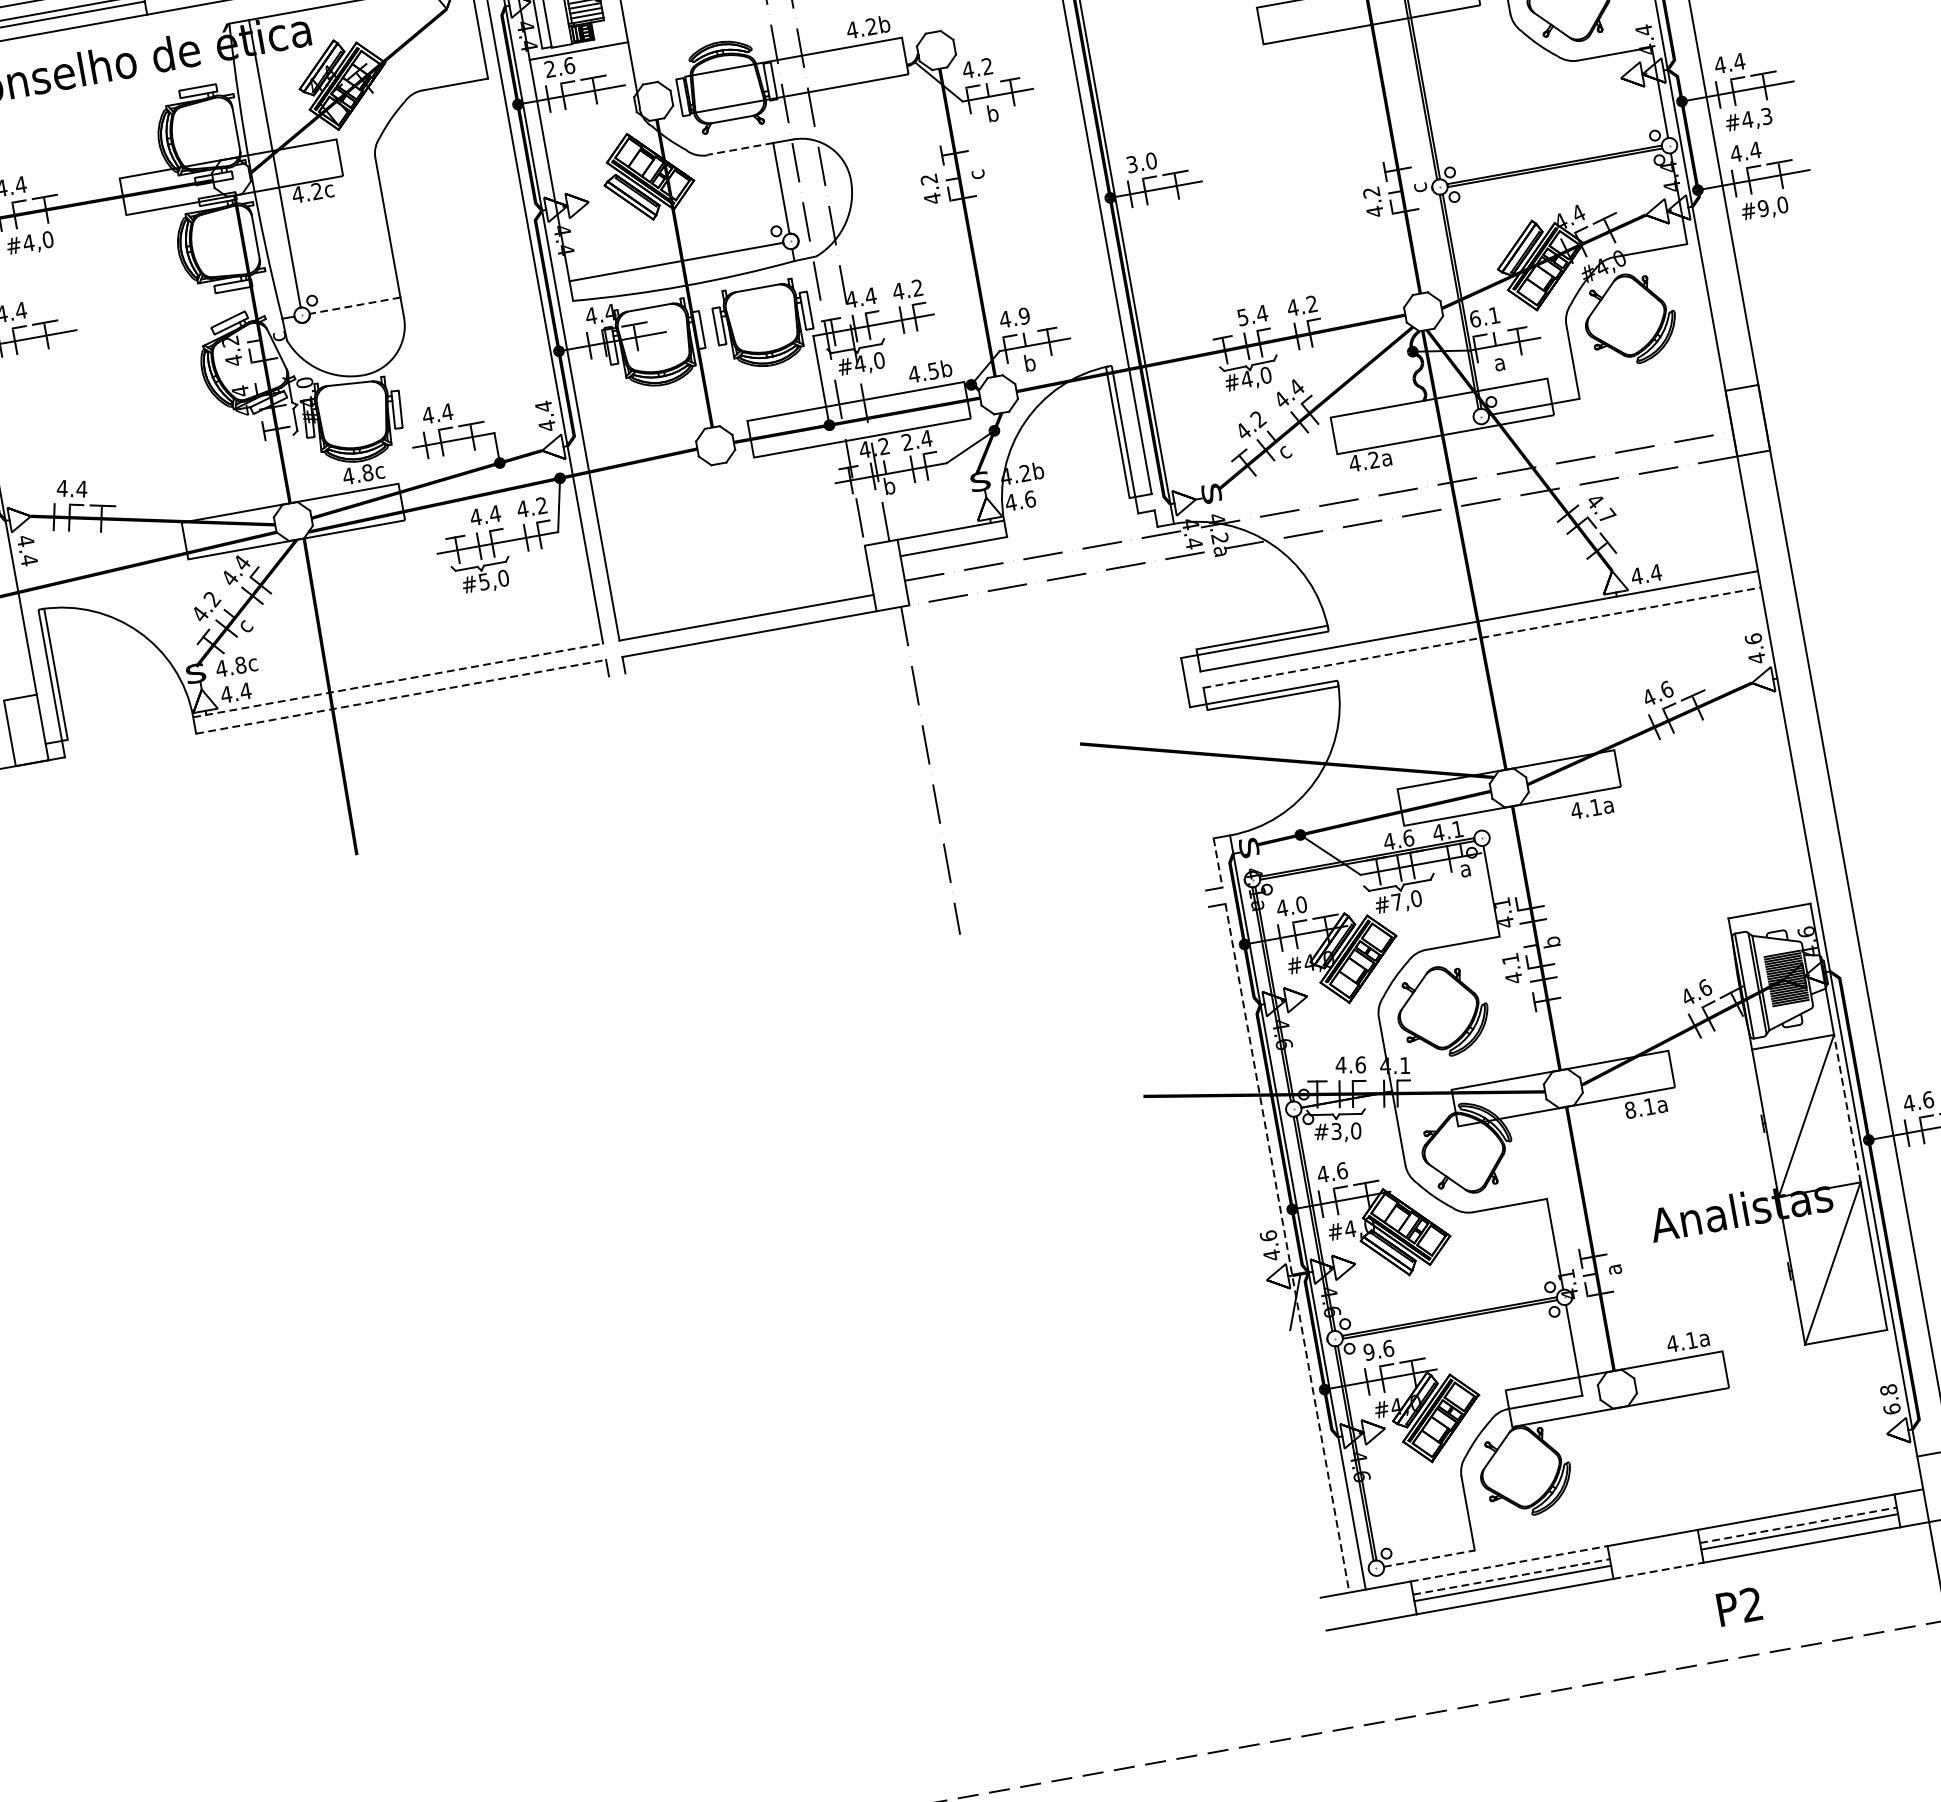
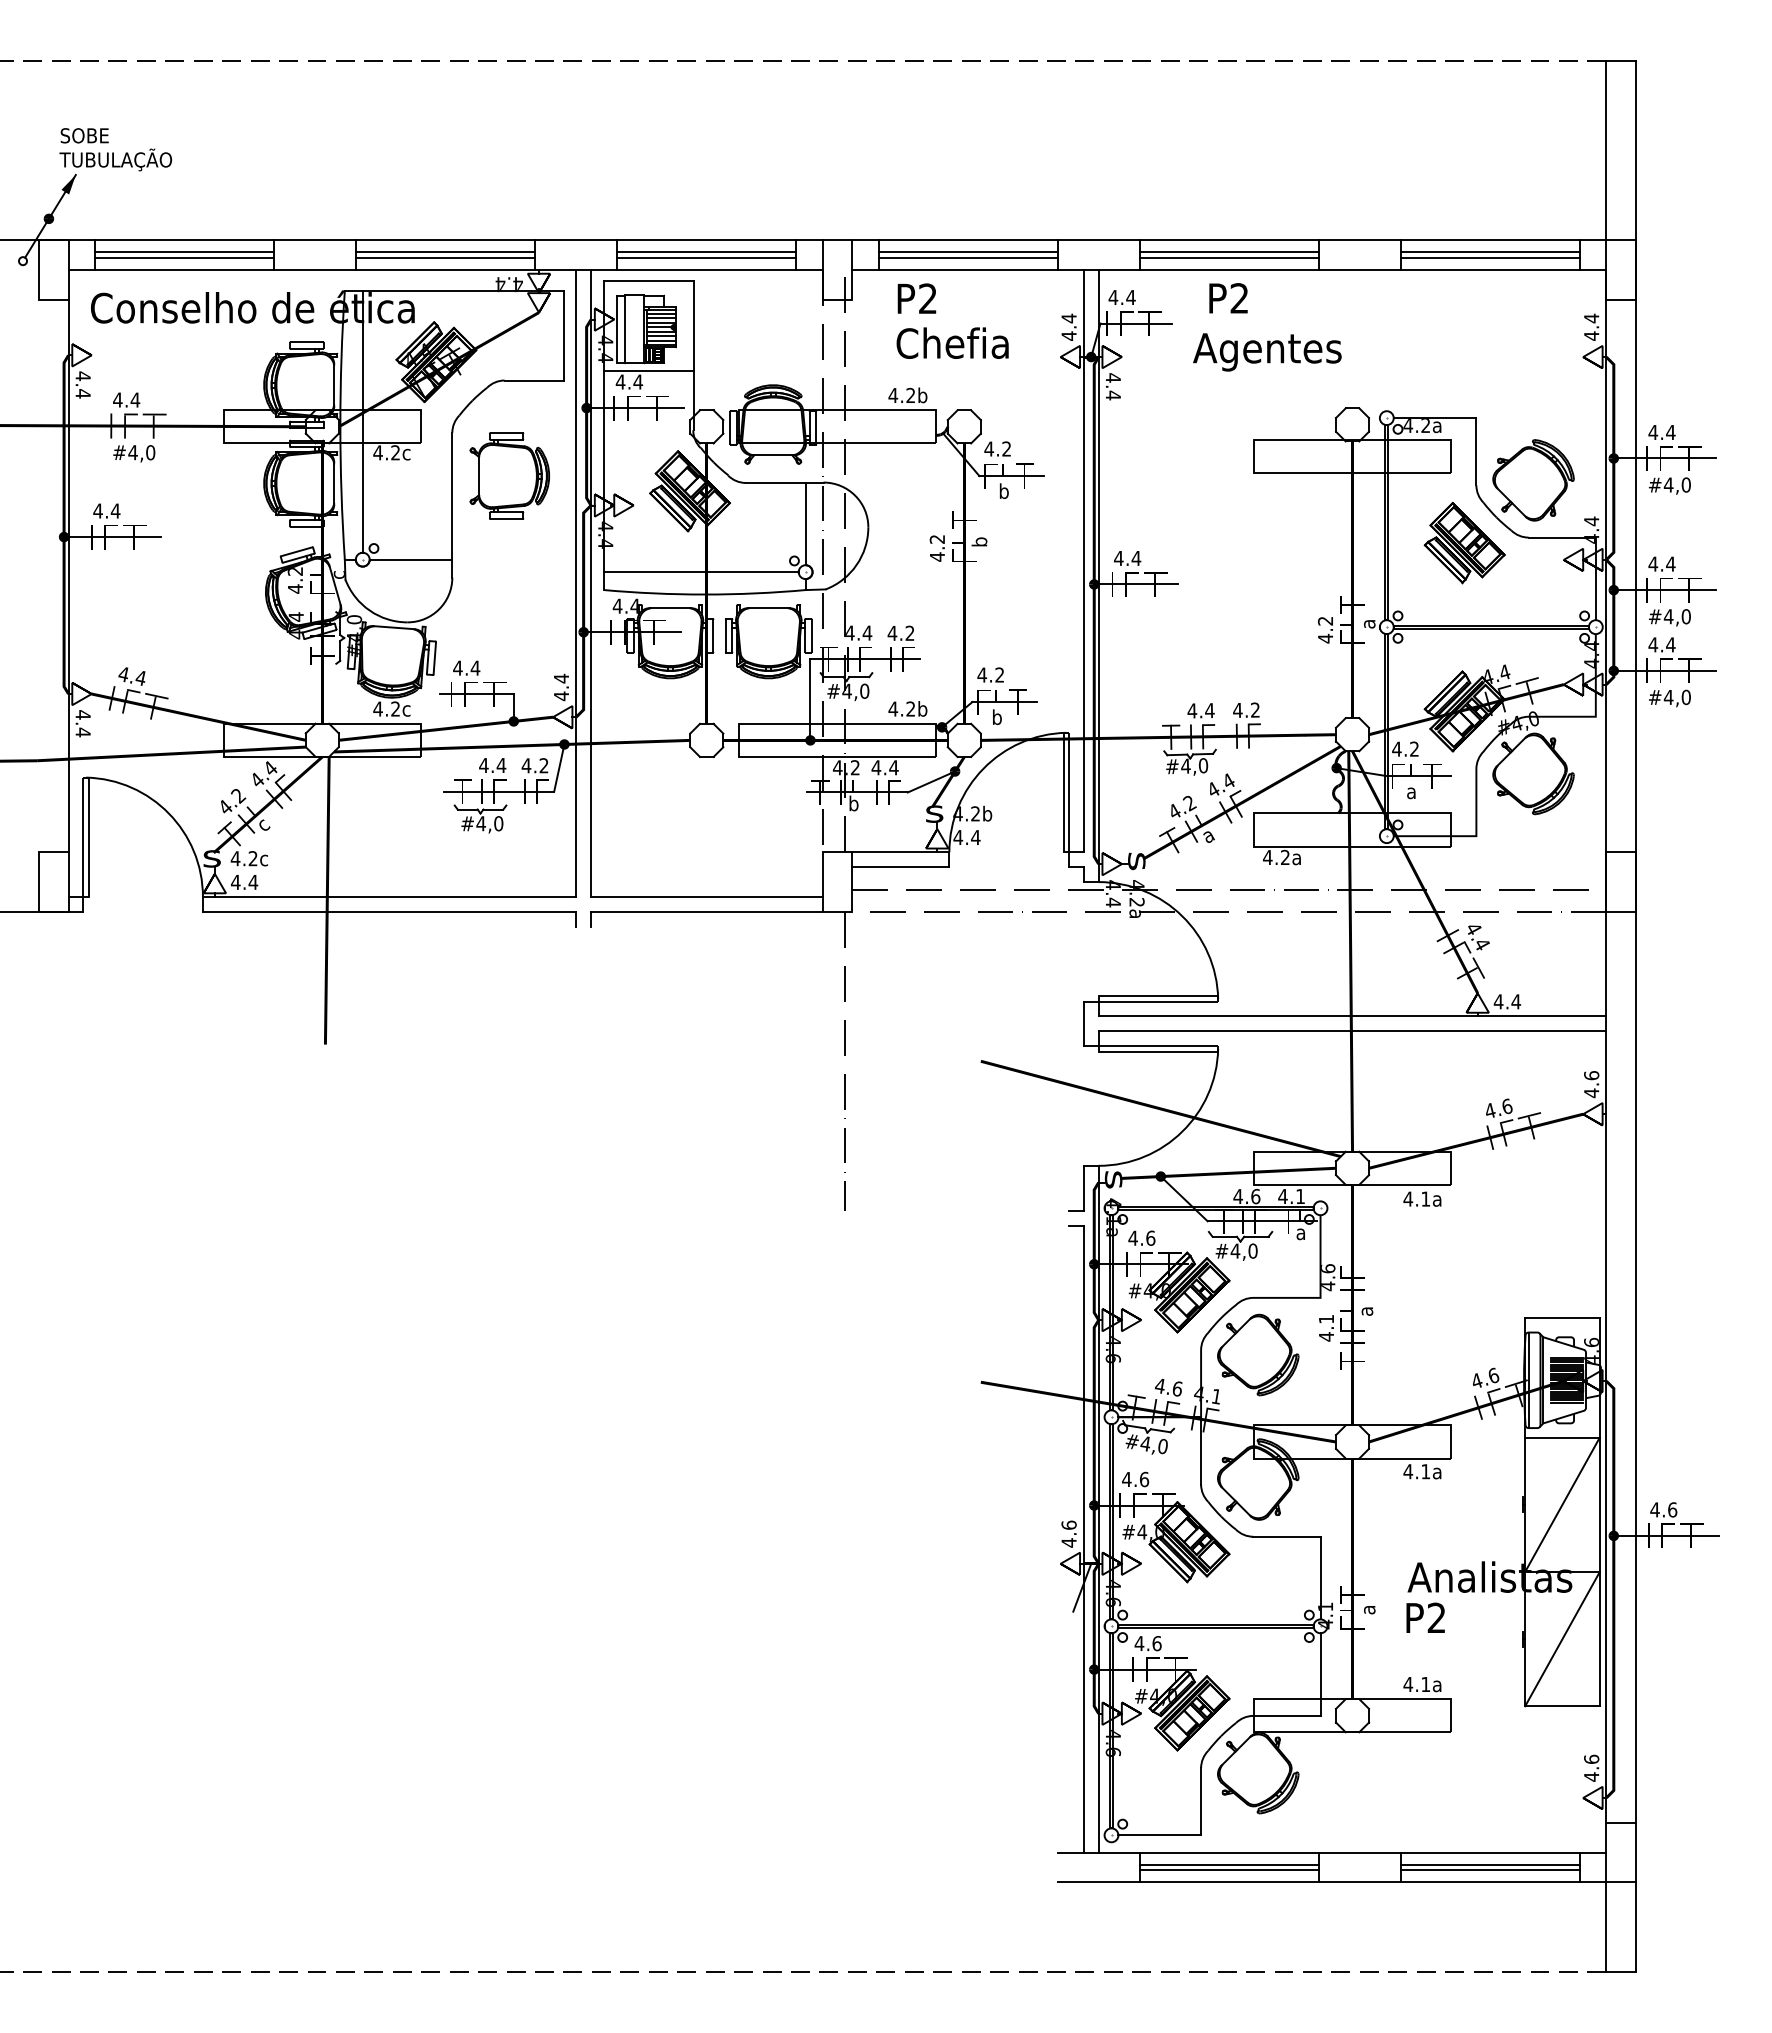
text: (559, 66) -> (629, 381), 2.6 -> 4.4
part: (1508, 79) -> (1464, 543), added
text: (1765, 116) -> (1685, 616), #4,3 -> #4,0
line: (740, 148) -> (775, 482), dashed -> solid
text: (1141, 162) -> (1127, 558), 3.0 -> 4.4
text: (975, 173) -> (979, 541), c -> b
text: (1420, 187) -> (1369, 624), c -> a
part: (446, 193) -> (509, 475), added
text: (1763, 208) -> (1668, 697), #9,0 -> #4,0
line: (354, 305) -> (410, 559), dashed -> solid
text: (1024, 315) -> (999, 674), 4.9 -> 4.2
text: (1243, 316) -> (1192, 710), 5.4 -> 4.4
text: (1484, 316) -> (1405, 748), 6.1 -> 4.2
text: (933, 370) -> (910, 708), 4.5b -> 4.2b
text: (907, 441) -> (876, 767), 2.4 -> 4.4
text: (1285, 452) -> (1208, 836), c -> a
text: (367, 472) -> (395, 708), 4.8c -> 4.2c
text: (1029, 499) -> (975, 837), 4.6 -> 4.4
text: (1607, 515) -> (1482, 943), 4.7 -> 4.4
text: (483, 581) -> (480, 823), #5,0 -> #4,0
line: (1482, 637) -> (1352, 1031), dashed -> solid
text: (240, 665) -> (252, 858), 4.8c -> 4.2c
line: (398, 680) -> (389, 897), dashed -> solid
line: (400, 696) -> (389, 911), dashed -> solid
line: (1217, 863) -> (1083, 1188), dashed -> solid
text: (1397, 901) -> (1235, 1250), #7,0 -> #4,0
text: (1502, 902) -> (1328, 1268), 4.1 -> 4.6
text: (1301, 903) -> (1150, 1237), 4.0 -> 4.6
text: (1551, 941) -> (1365, 1310), b -> a
line: (1846, 1108) -> (1599, 1504), dashed -> solid
text: (1630, 1109) -> (1408, 1471), 8.1a -> 4.1a
text: (1336, 1131) -> (1145, 1443), #3,0 -> #4,0
line: (1287, 1248) -> (1083, 1539), dashed -> solid
text: (1369, 1351) -> (1139, 1643), 9.6 -> 4.6
text: (1890, 1398) -> (1591, 1767), 6.8 -> 4.6
line: (1798, 1525) -> (1490, 1864), dashed -> solid
line: (1430, 1558) -> (1160, 1835), dashed -> solid
line: (1509, 1563) -> (1229, 1852), dashed -> solid
line: (1659, 1570) -> (1360, 1882), dashed -> solid
line: (1511, 1576) -> (1229, 1864), dashed -> solid
text: (1739, 1606) -> (1425, 1617), moved

